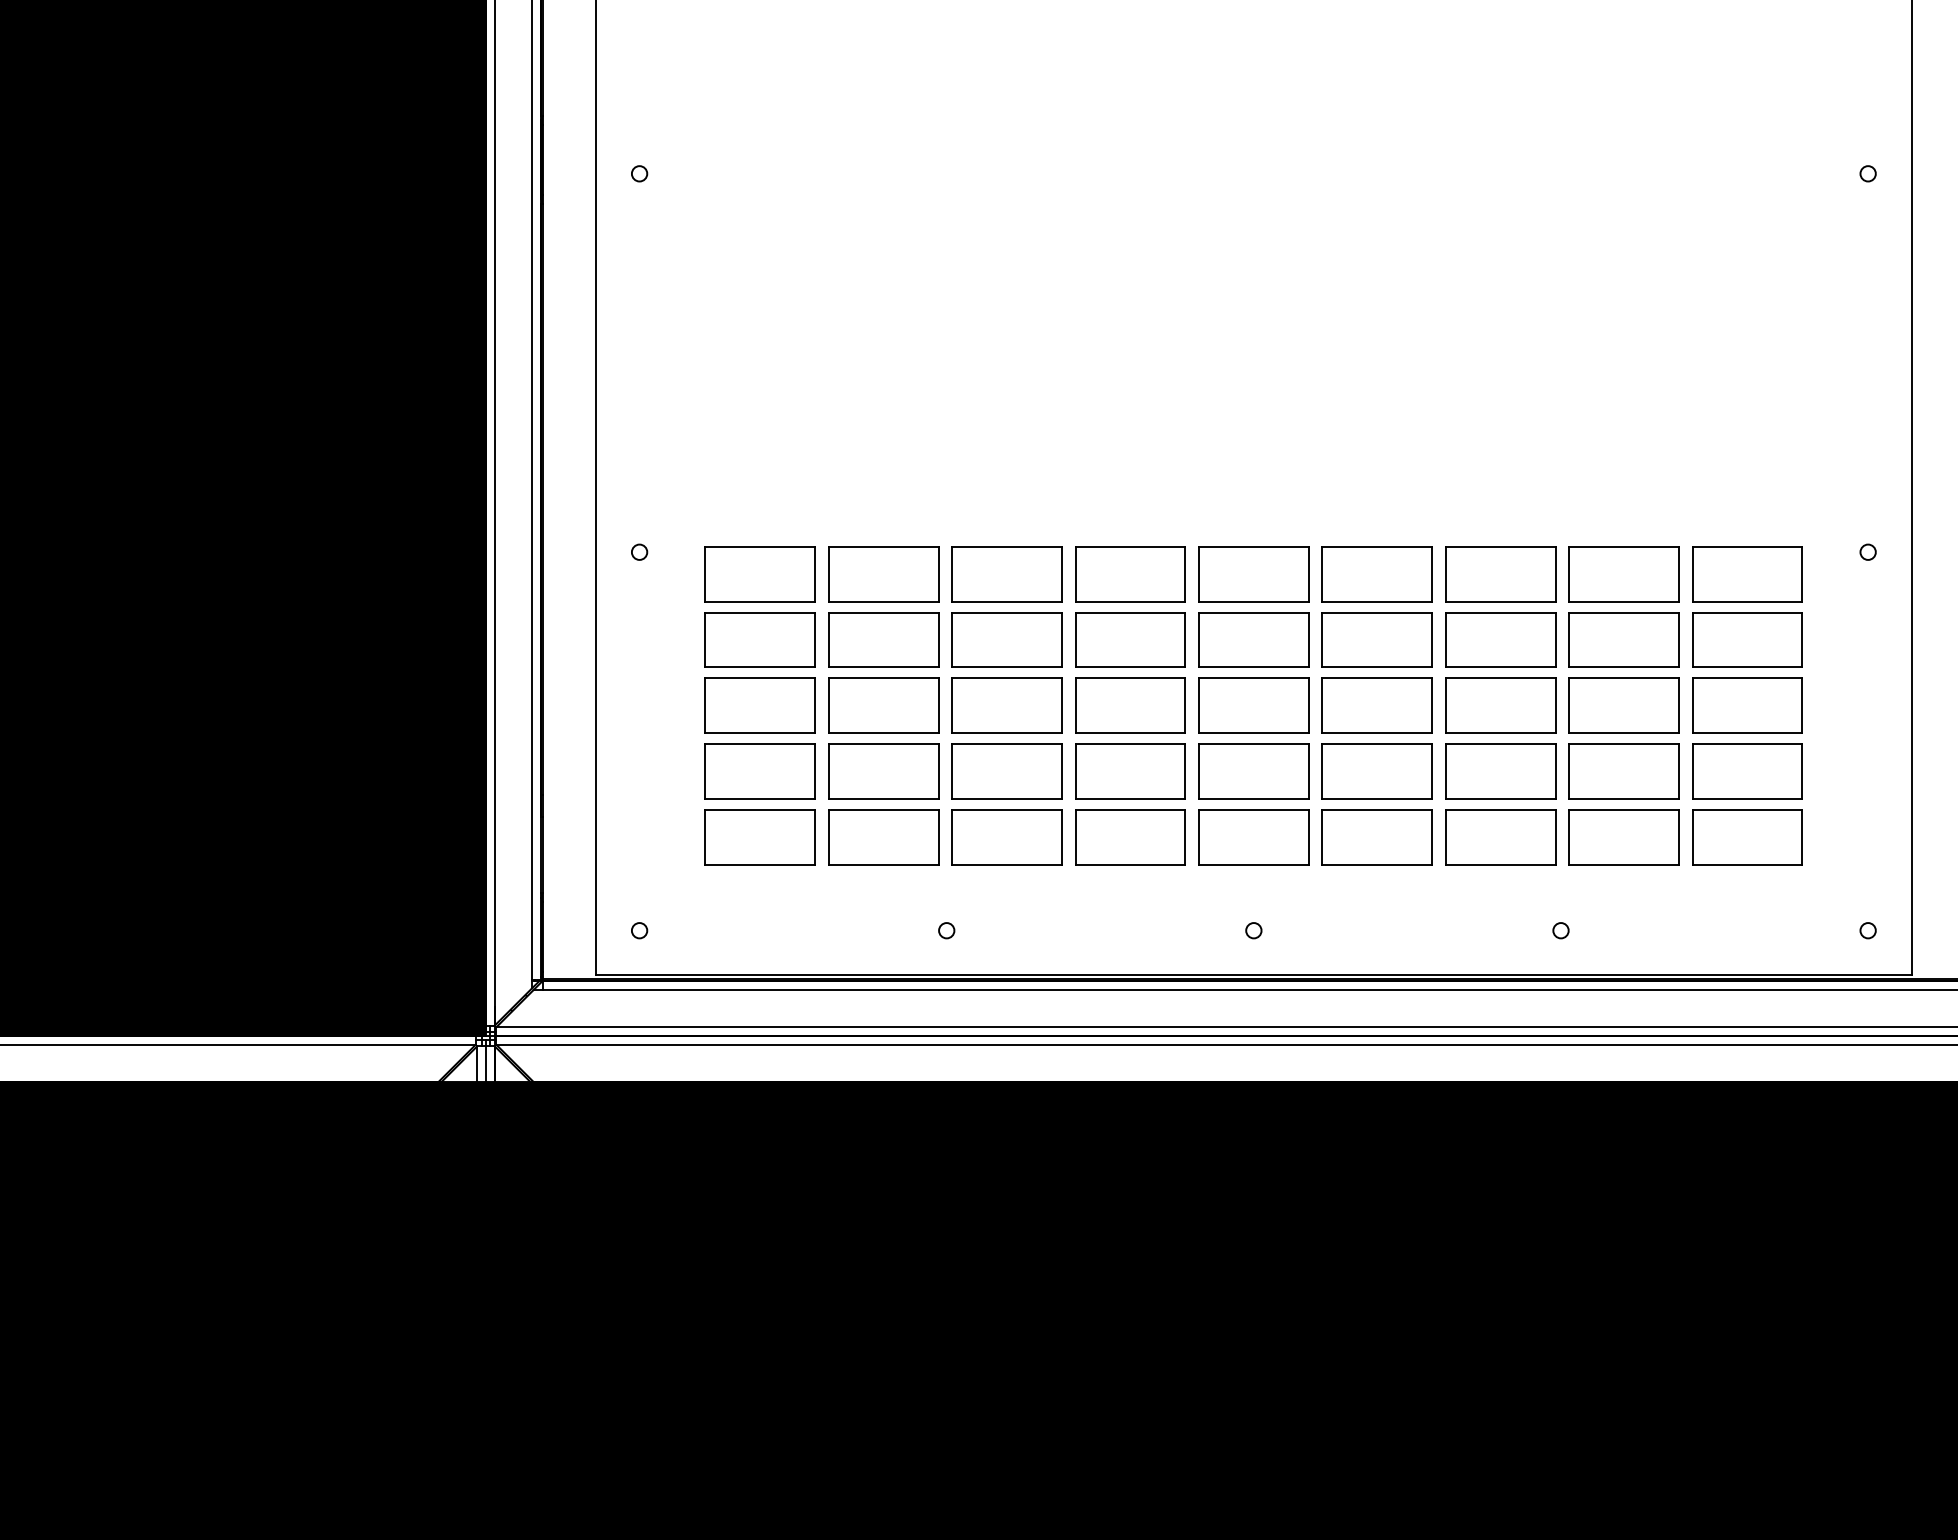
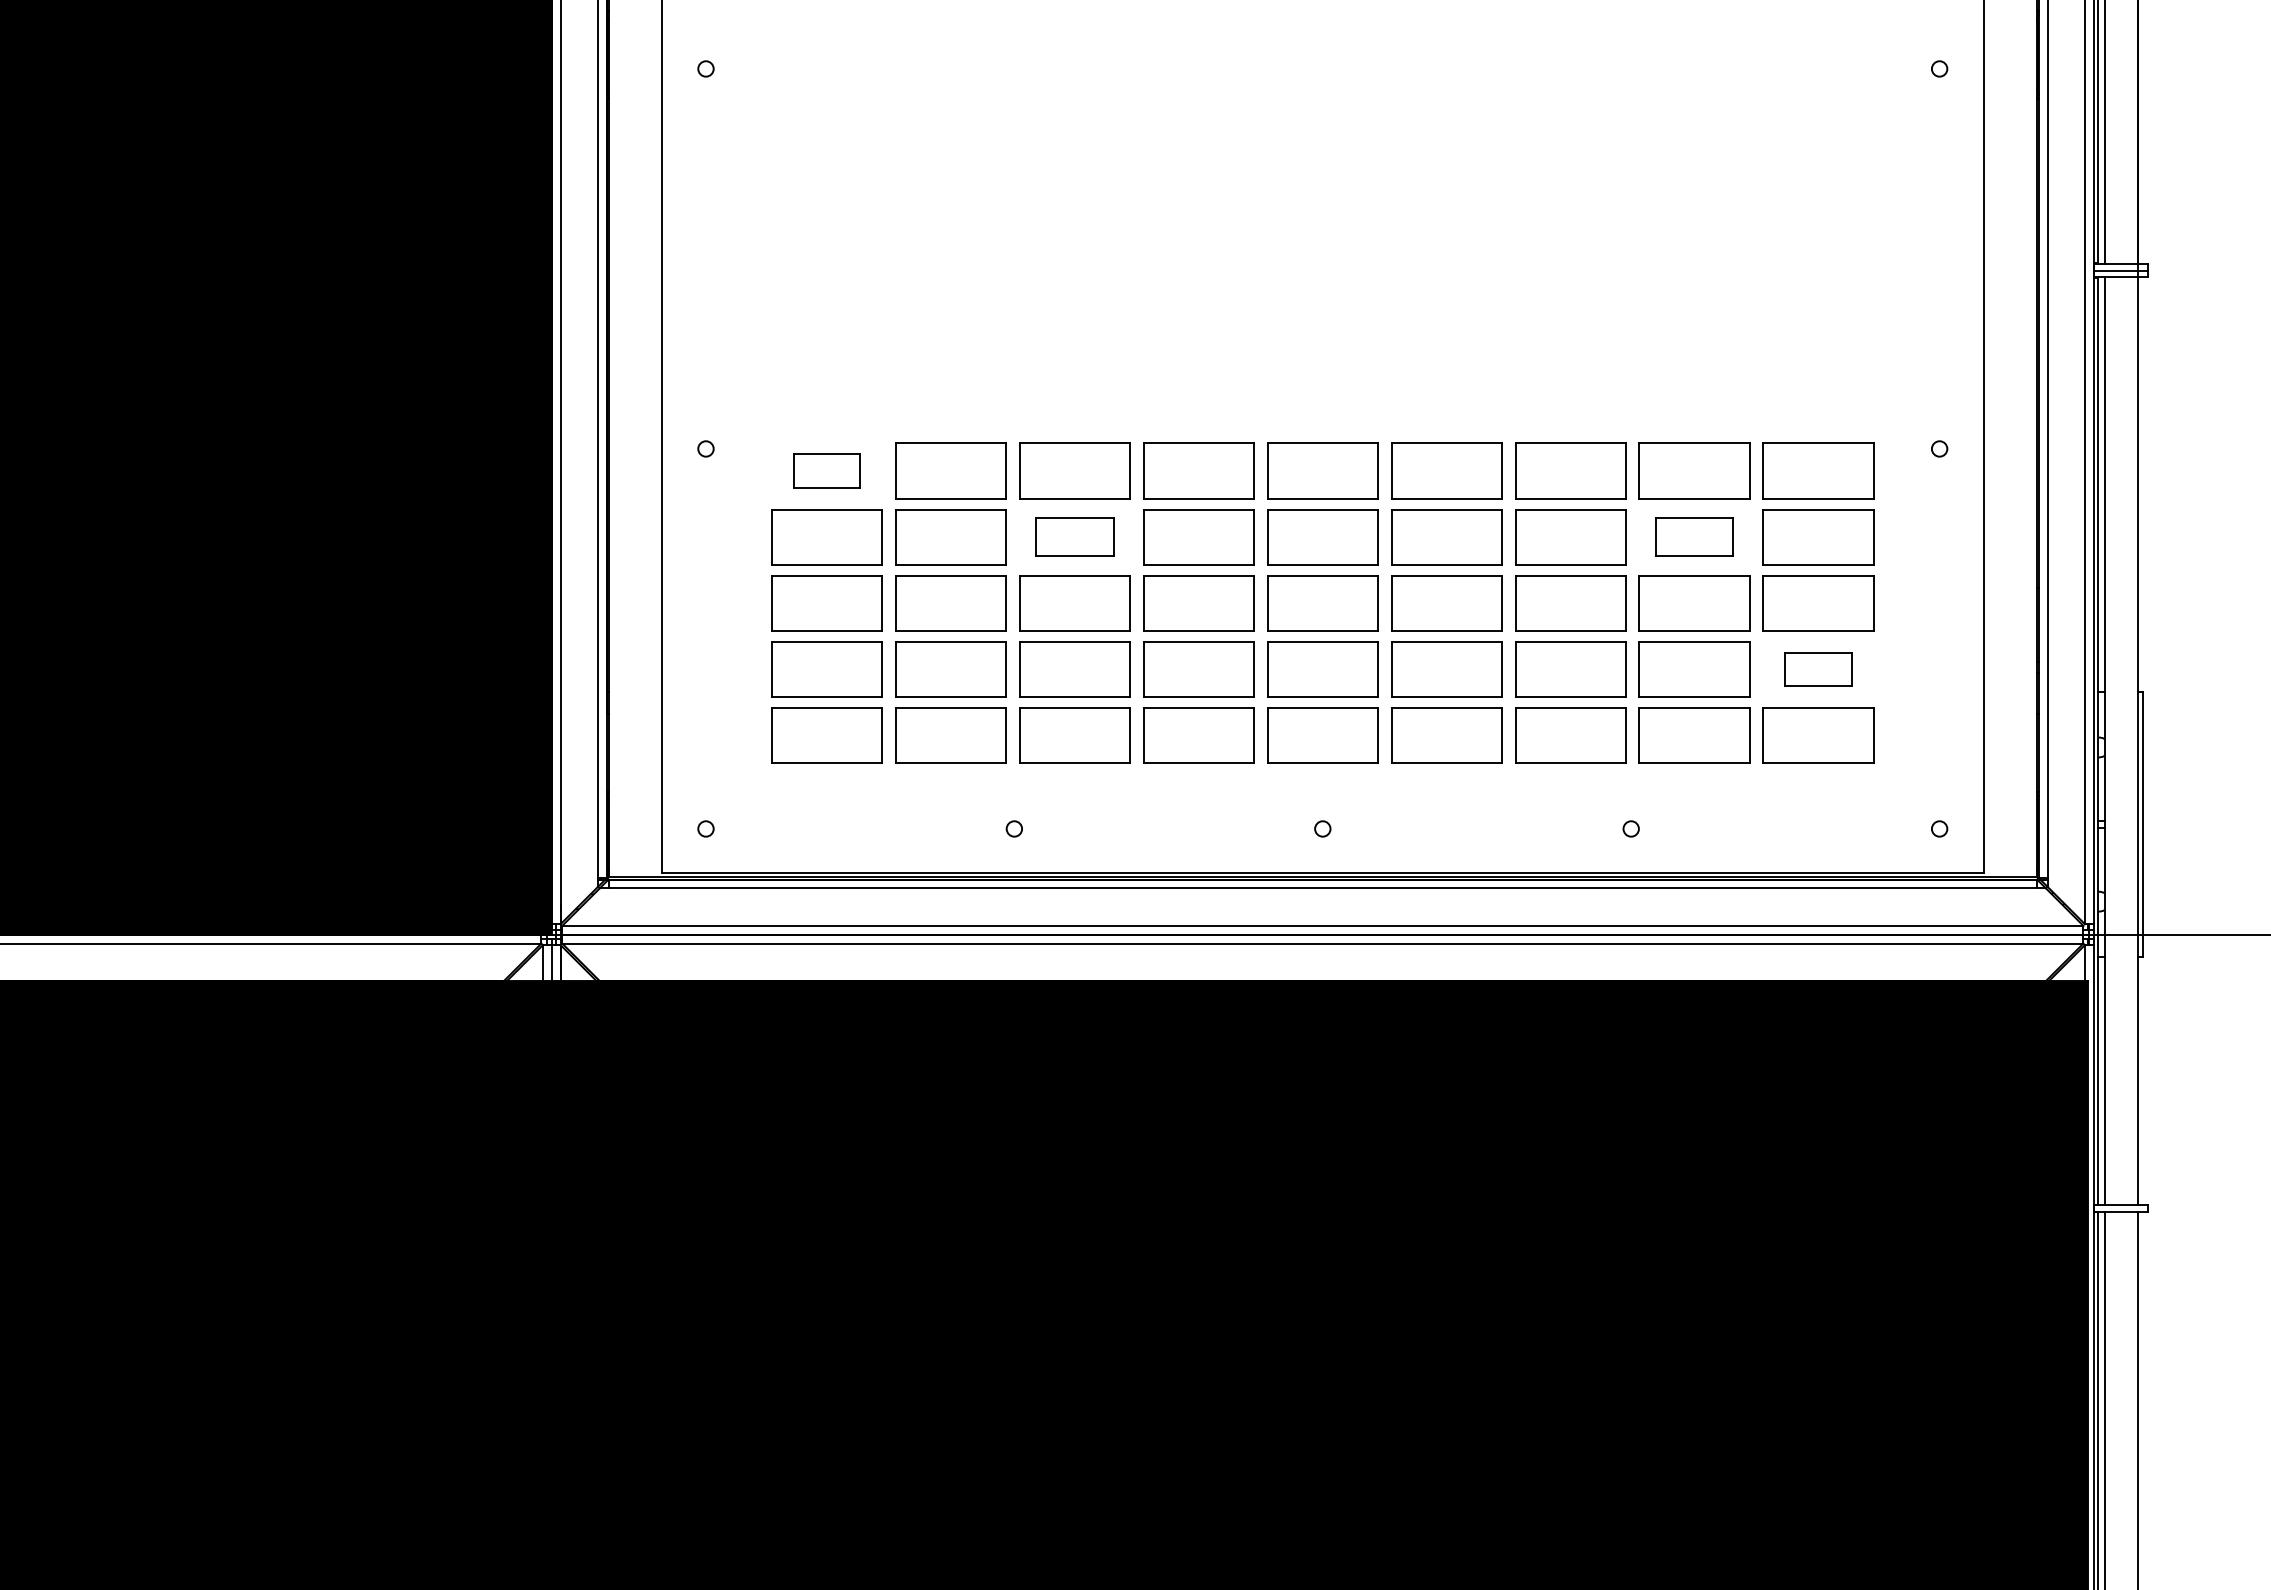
part: (759, 573) -> (826, 470), size x0.6
part: (1006, 640) -> (1074, 537), size x0.7
part: (1624, 640) -> (1694, 537), size x0.7
part: (1747, 771) -> (1818, 669), size x0.6

